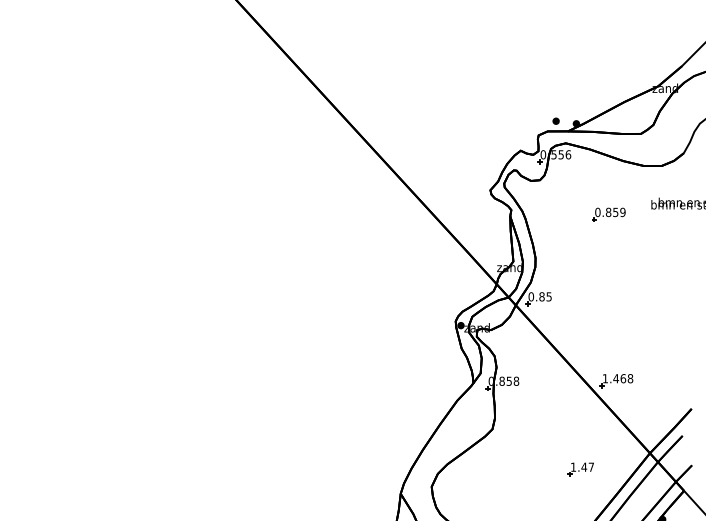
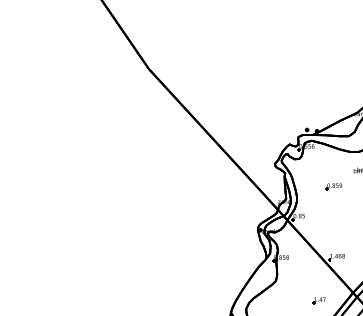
part: (607, 214) -> (333, 186), moved

